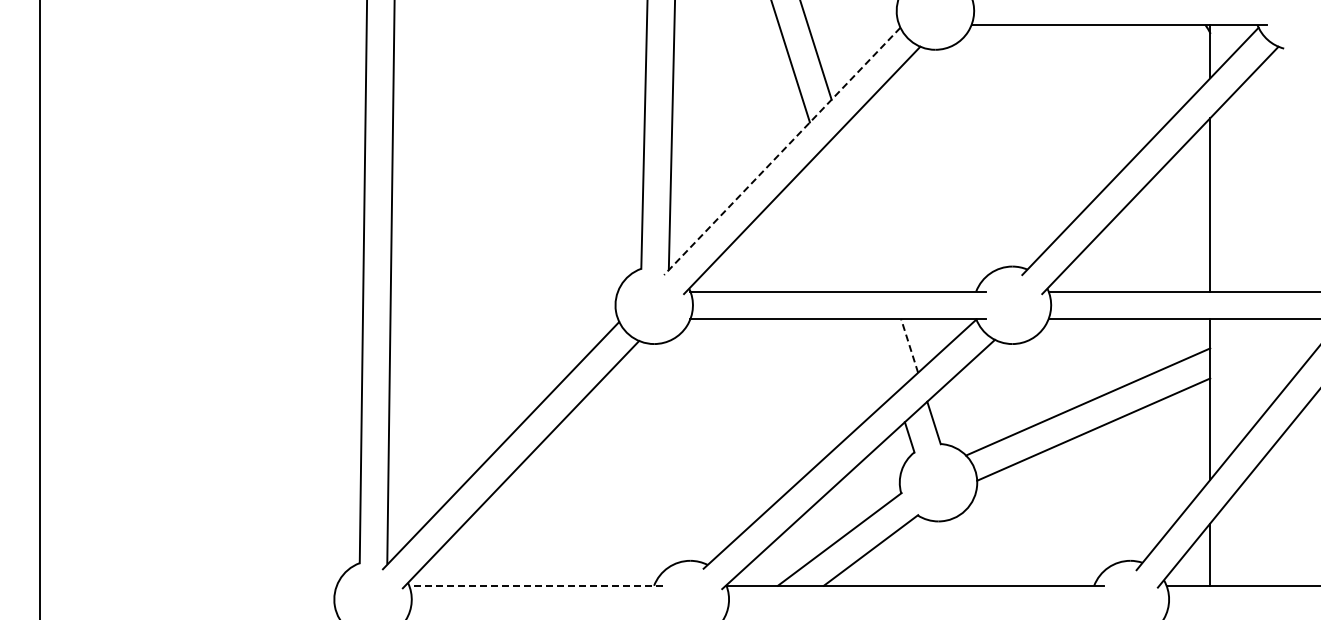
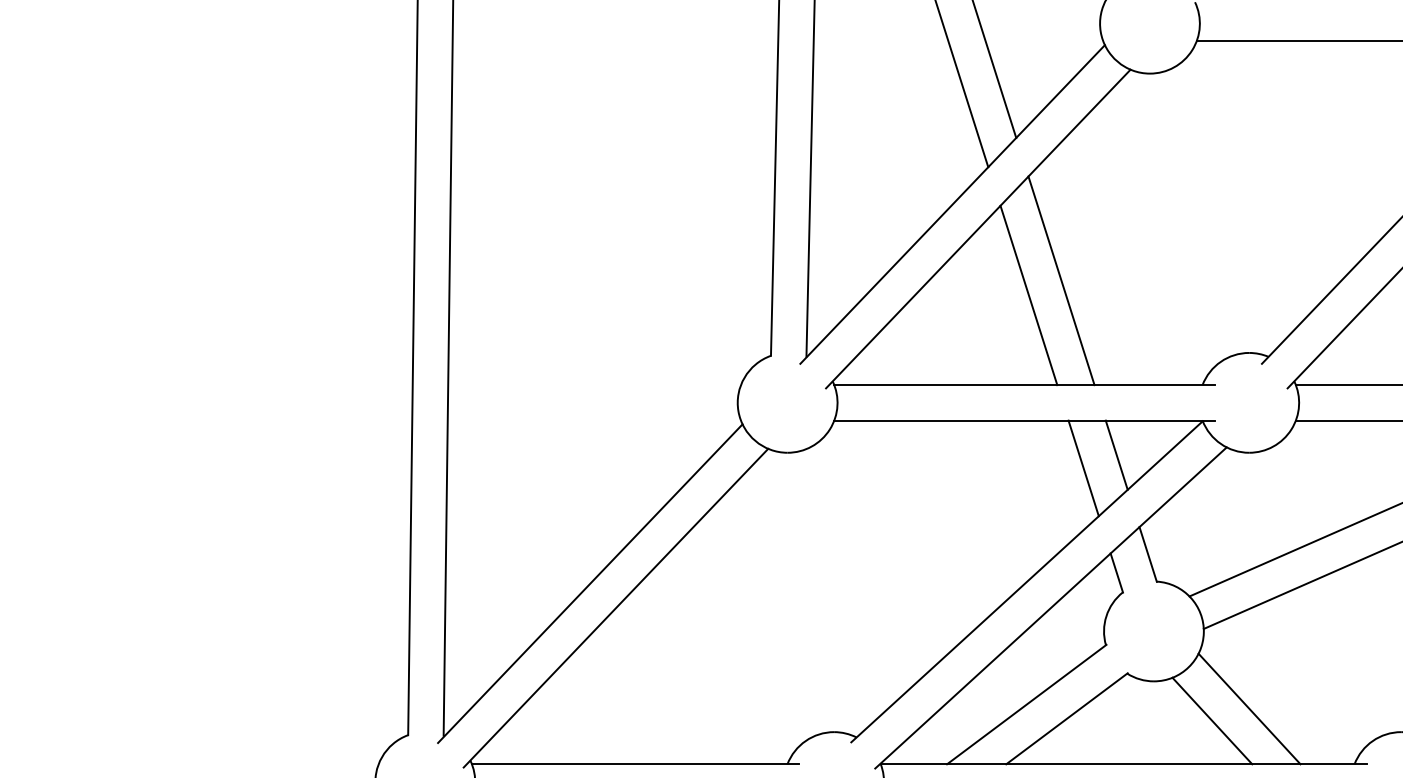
line: (781, 151) -> (951, 204), dashed -> solid
line: (866, 210) -> (1061, 280), added
line: (841, 221) -> (1028, 294), added
line: (909, 345) -> (1116, 454), dashed -> solid
line: (883, 356) -> (1083, 468), added
line: (1012, 542) -> (1249, 708), added
line: (983, 551) -> (1211, 720), added
line: (535, 585) -> (634, 763), dashed -> solid

